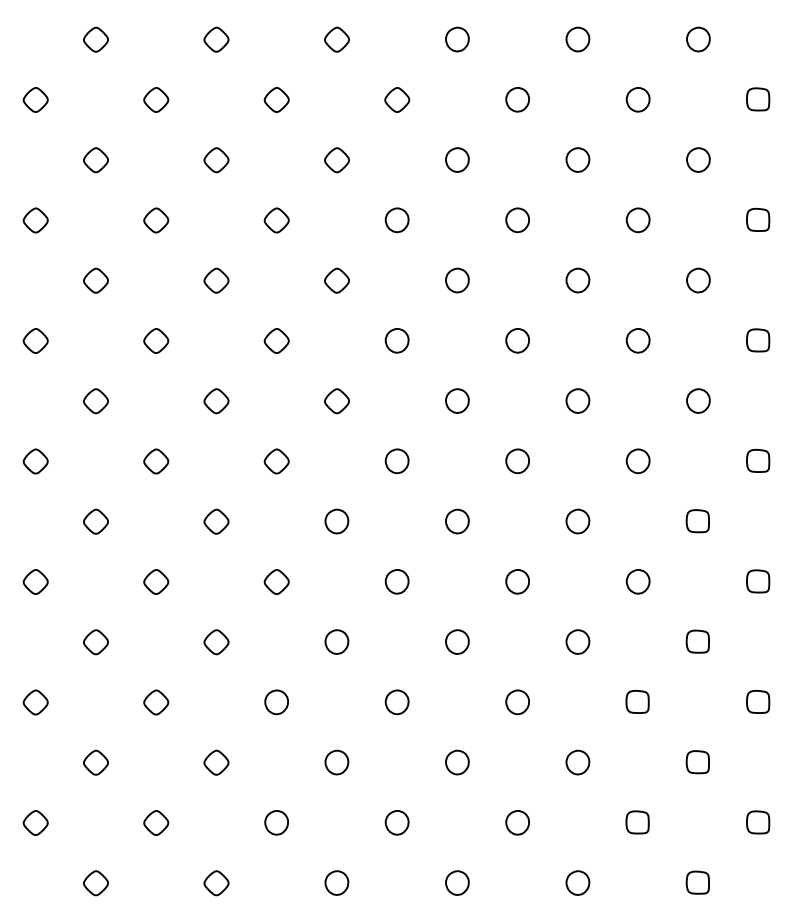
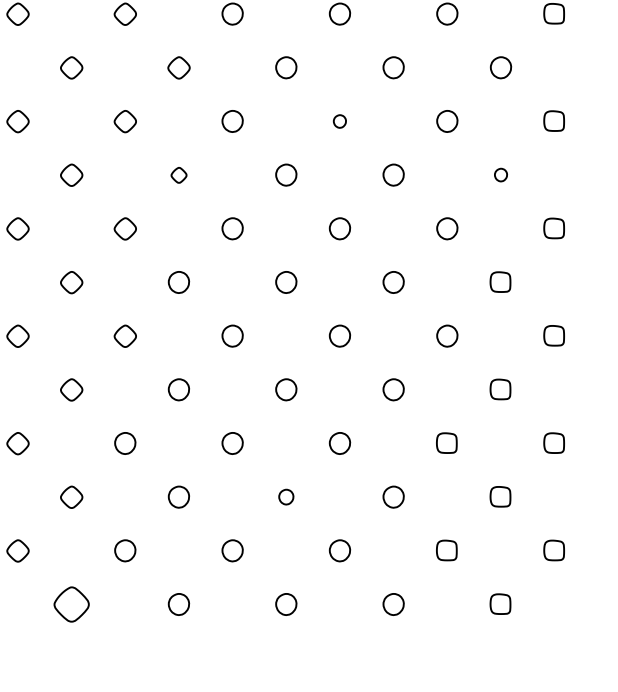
part: (517, 340) -> (339, 121), size x0.6
part: (698, 400) -> (501, 174), size x0.6
part: (336, 401) -> (178, 175), size x0.7
part: (457, 762) -> (286, 497), size x0.7
part: (216, 883) -> (71, 604), size x1.6

